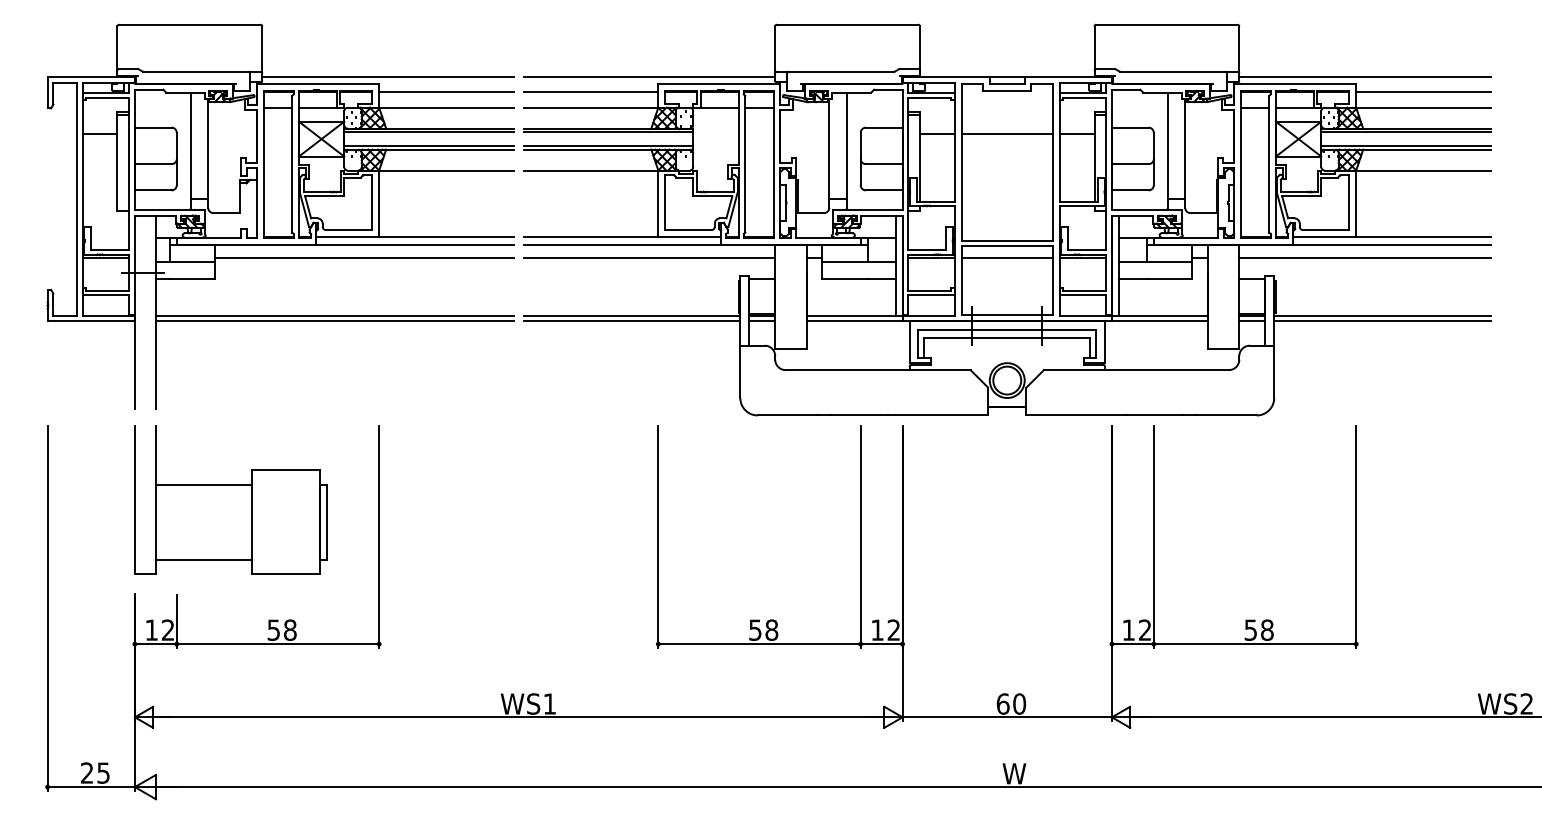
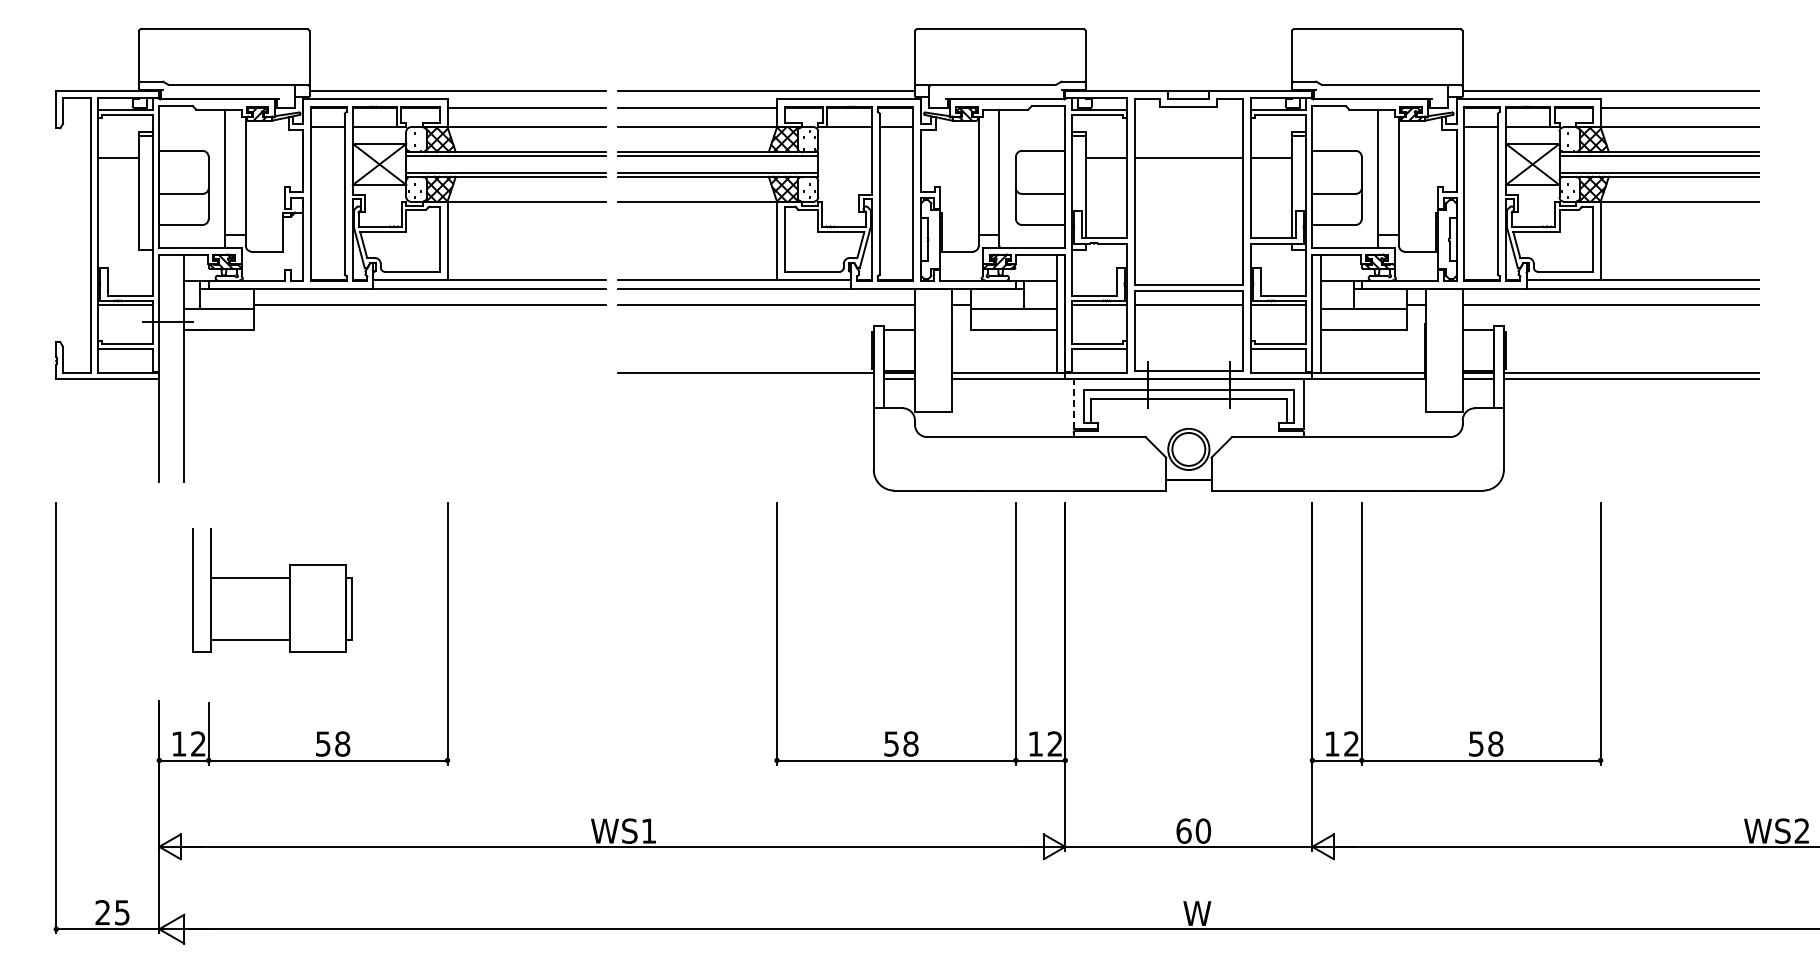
line: (335, 315) -> (395, 372), removed
line: (335, 321) -> (395, 379), removed
line: (631, 321) -> (745, 379), removed
line: (909, 342) -> (1073, 404), solid -> dashed
part: (230, 500) -> (272, 590), size x0.7

